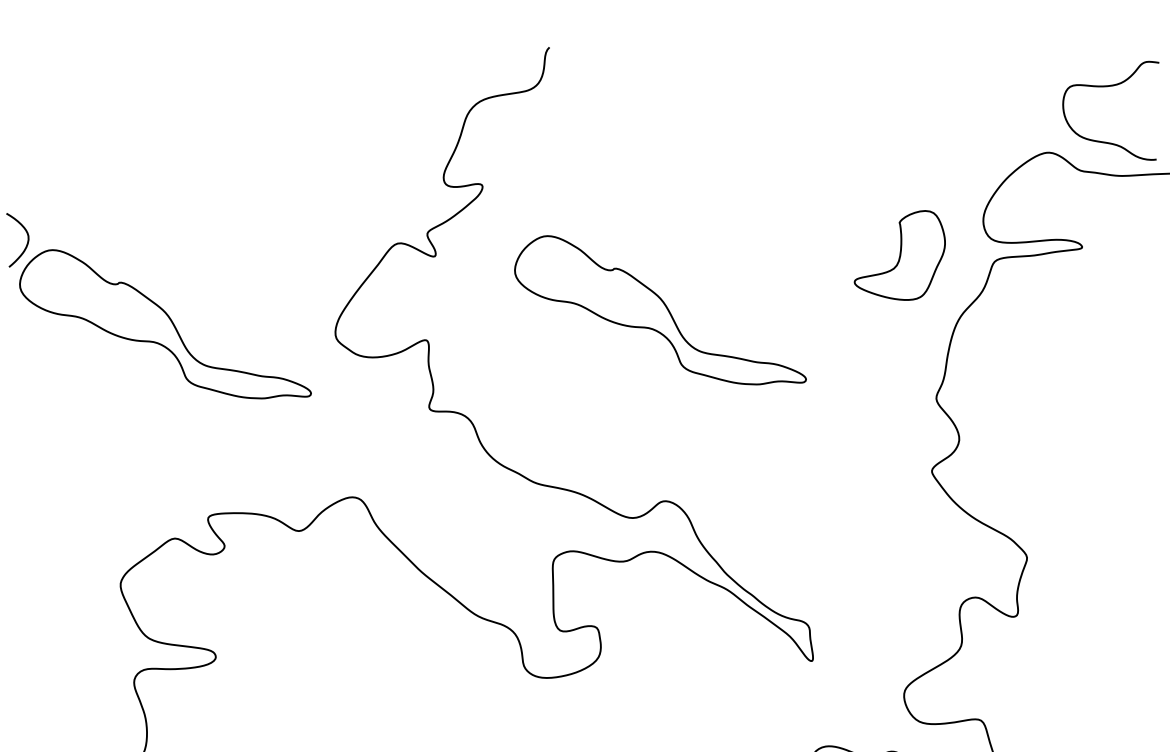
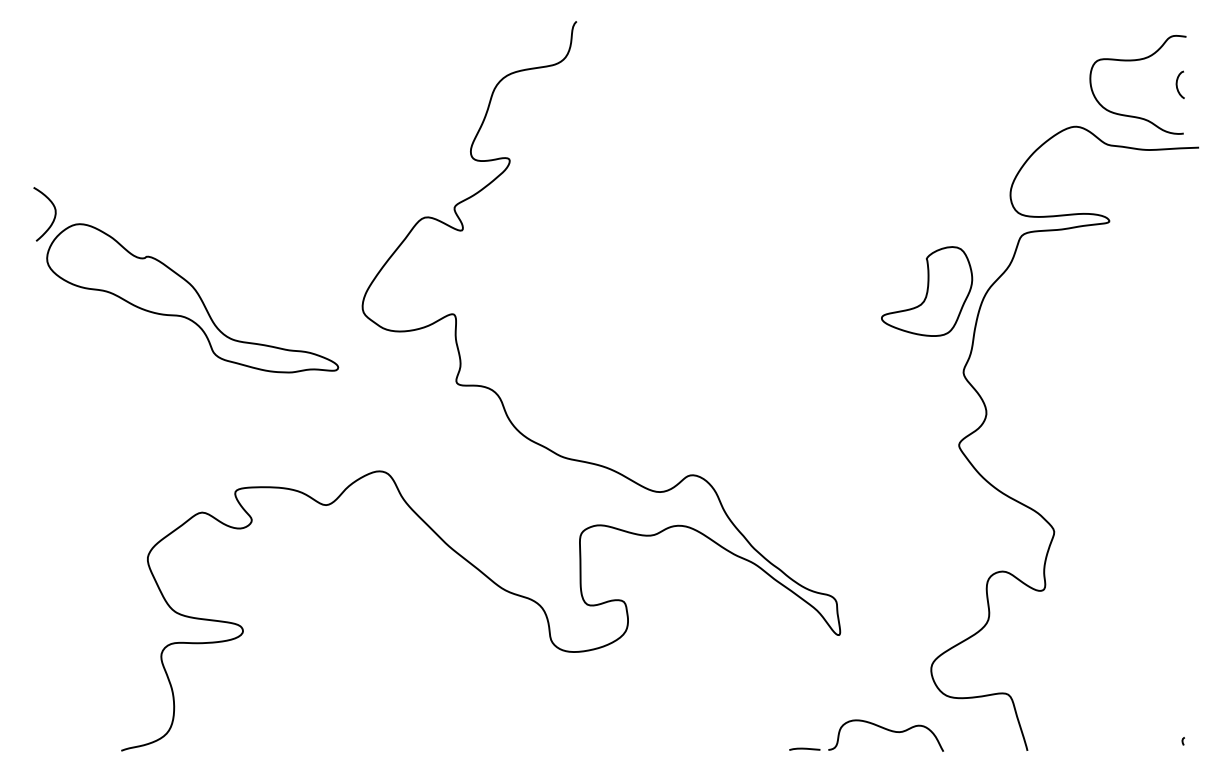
curve: (1150, 110) -> (1177, 84), added
part: (900, 255) -> (927, 291), moved
part: (660, 310) -> (687, 284), removed

